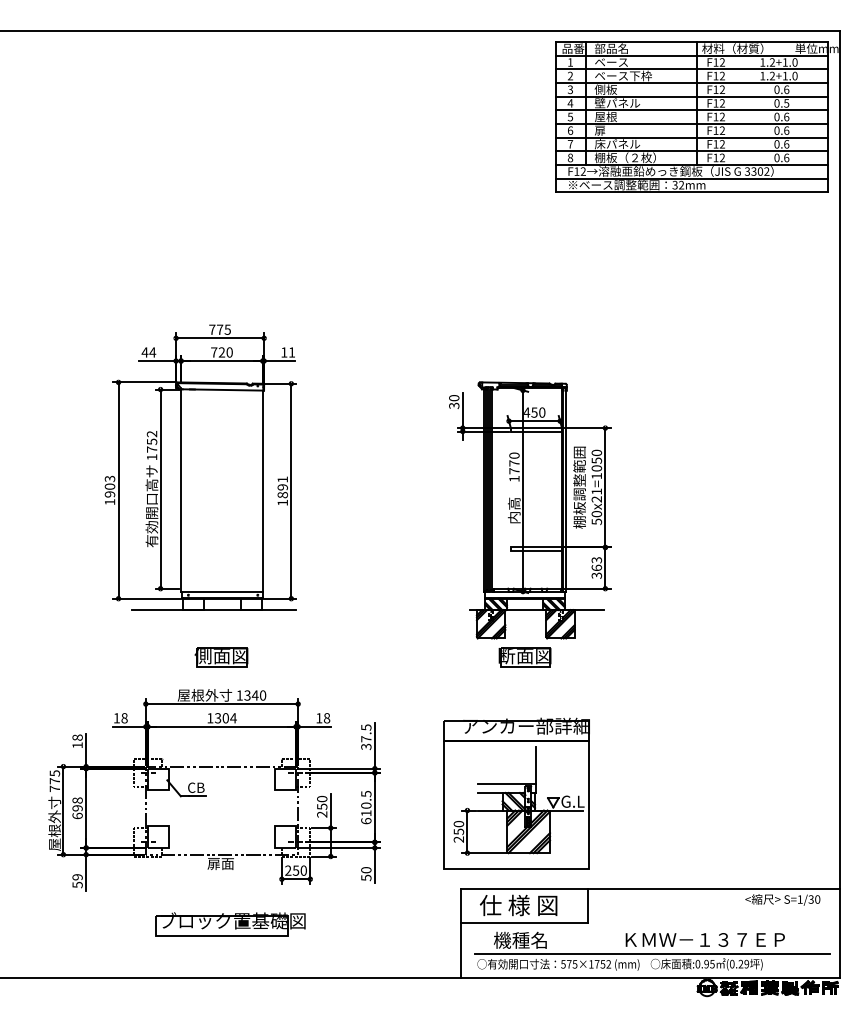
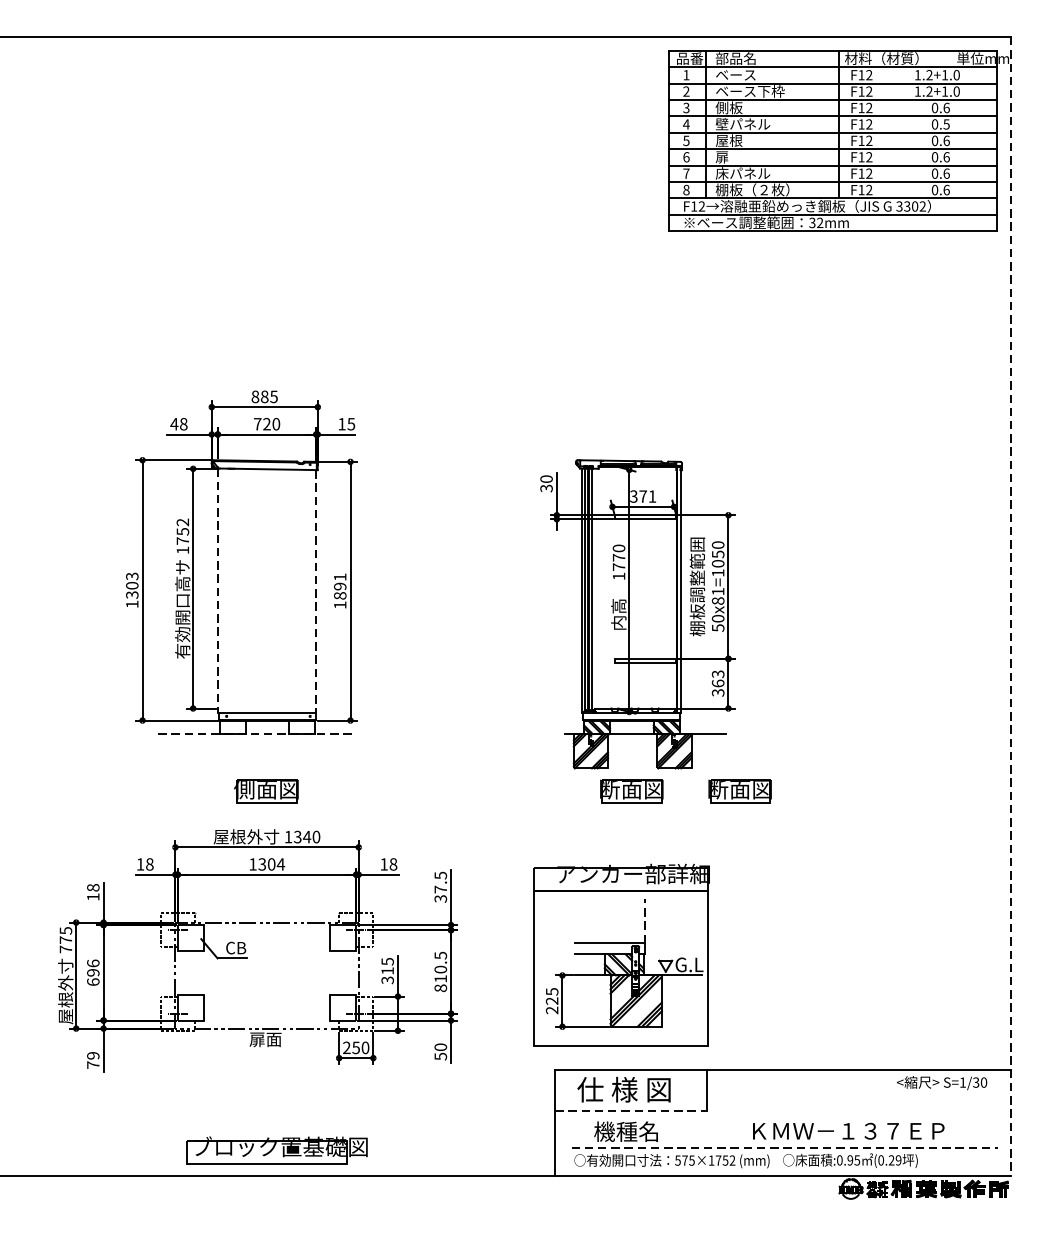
text: (216, 329) -> (260, 396), 775 -> 885
text: (152, 352) -> (183, 424), 44 -> 48
text: (291, 352) -> (350, 424), 11 -> 15
text: (534, 412) -> (643, 496), 450 -> 371
line: (181, 491) -> (218, 591), solid -> dashed
line: (262, 491) -> (315, 591), solid -> dashed
text: (110, 494) -> (132, 595), 1903 -> 1303
text: (596, 499) -> (717, 601), 50x21=1050 -> 50x81=1050
line: (839, 504) -> (1010, 607), solid -> dashed
line: (214, 610) -> (258, 734), solid -> dashed
part: (614, 657) -> (739, 791), added
line: (536, 764) -> (645, 920), solid -> dashed
text: (77, 800) -> (93, 963), 698 -> 696
text: (322, 806) -> (388, 970), 250 -> 315
text: (366, 821) -> (440, 988), 610.5 -> 810.5
text: (458, 828) -> (551, 997), 250 -> 225
text: (77, 884) -> (93, 1064), 59 -> 79
line: (524, 922) -> (631, 1110), solid -> dashed
part: (230, 924) -> (277, 1151), moved
line: (652, 954) -> (785, 1148), solid -> dashed

